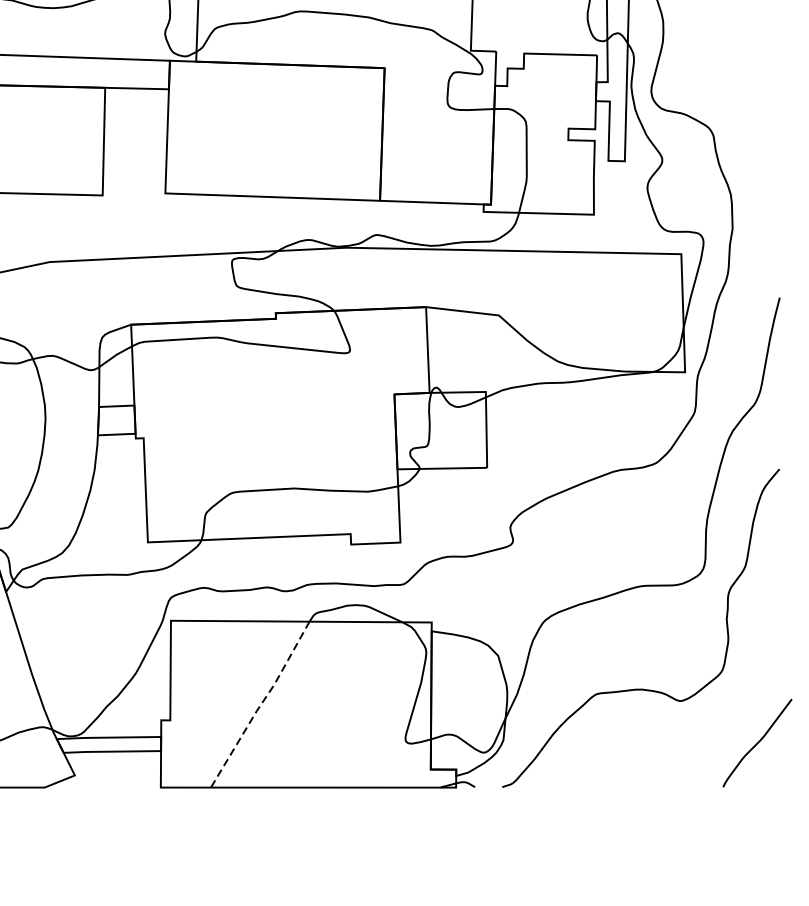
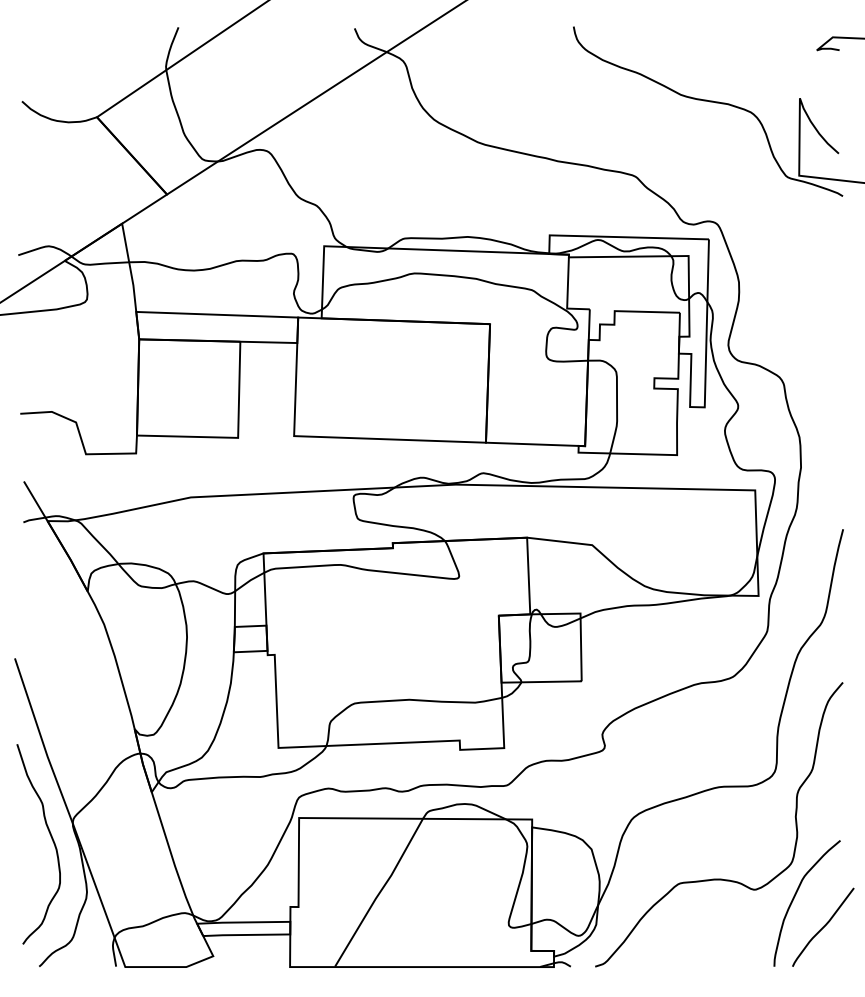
line: (260, 705) -> (379, 893), dashed -> solid
curve: (725, 710) -> (794, 898), added

